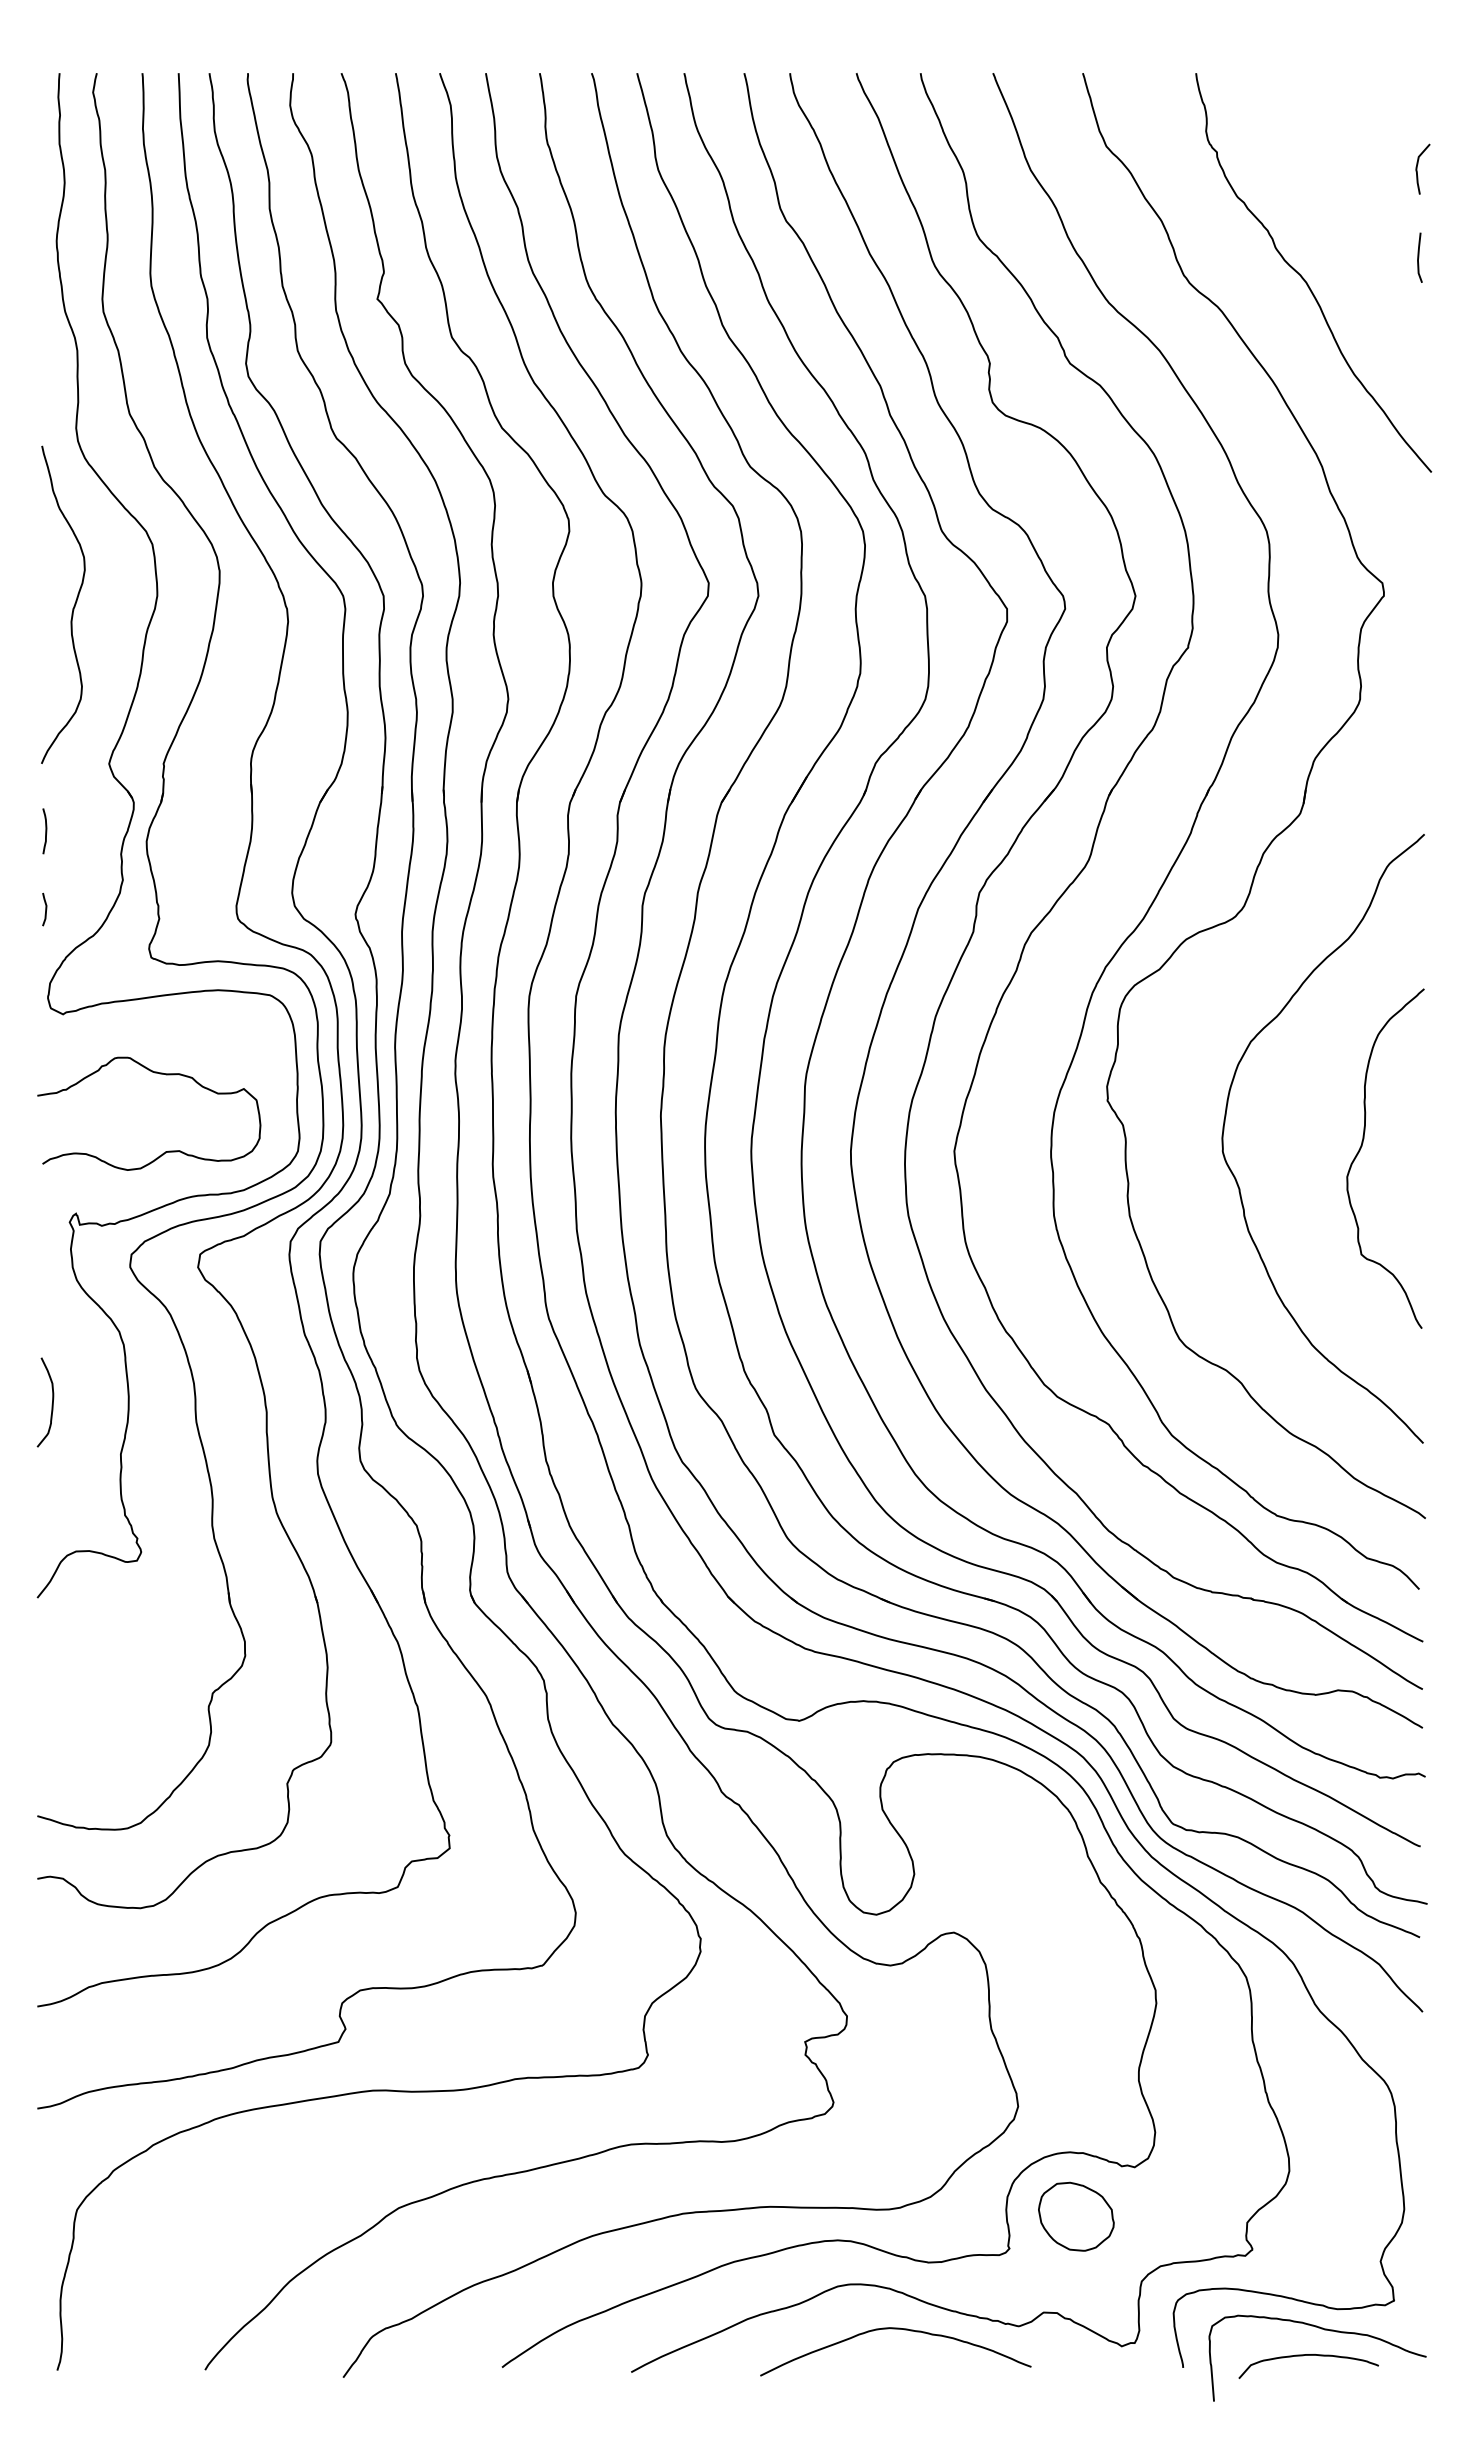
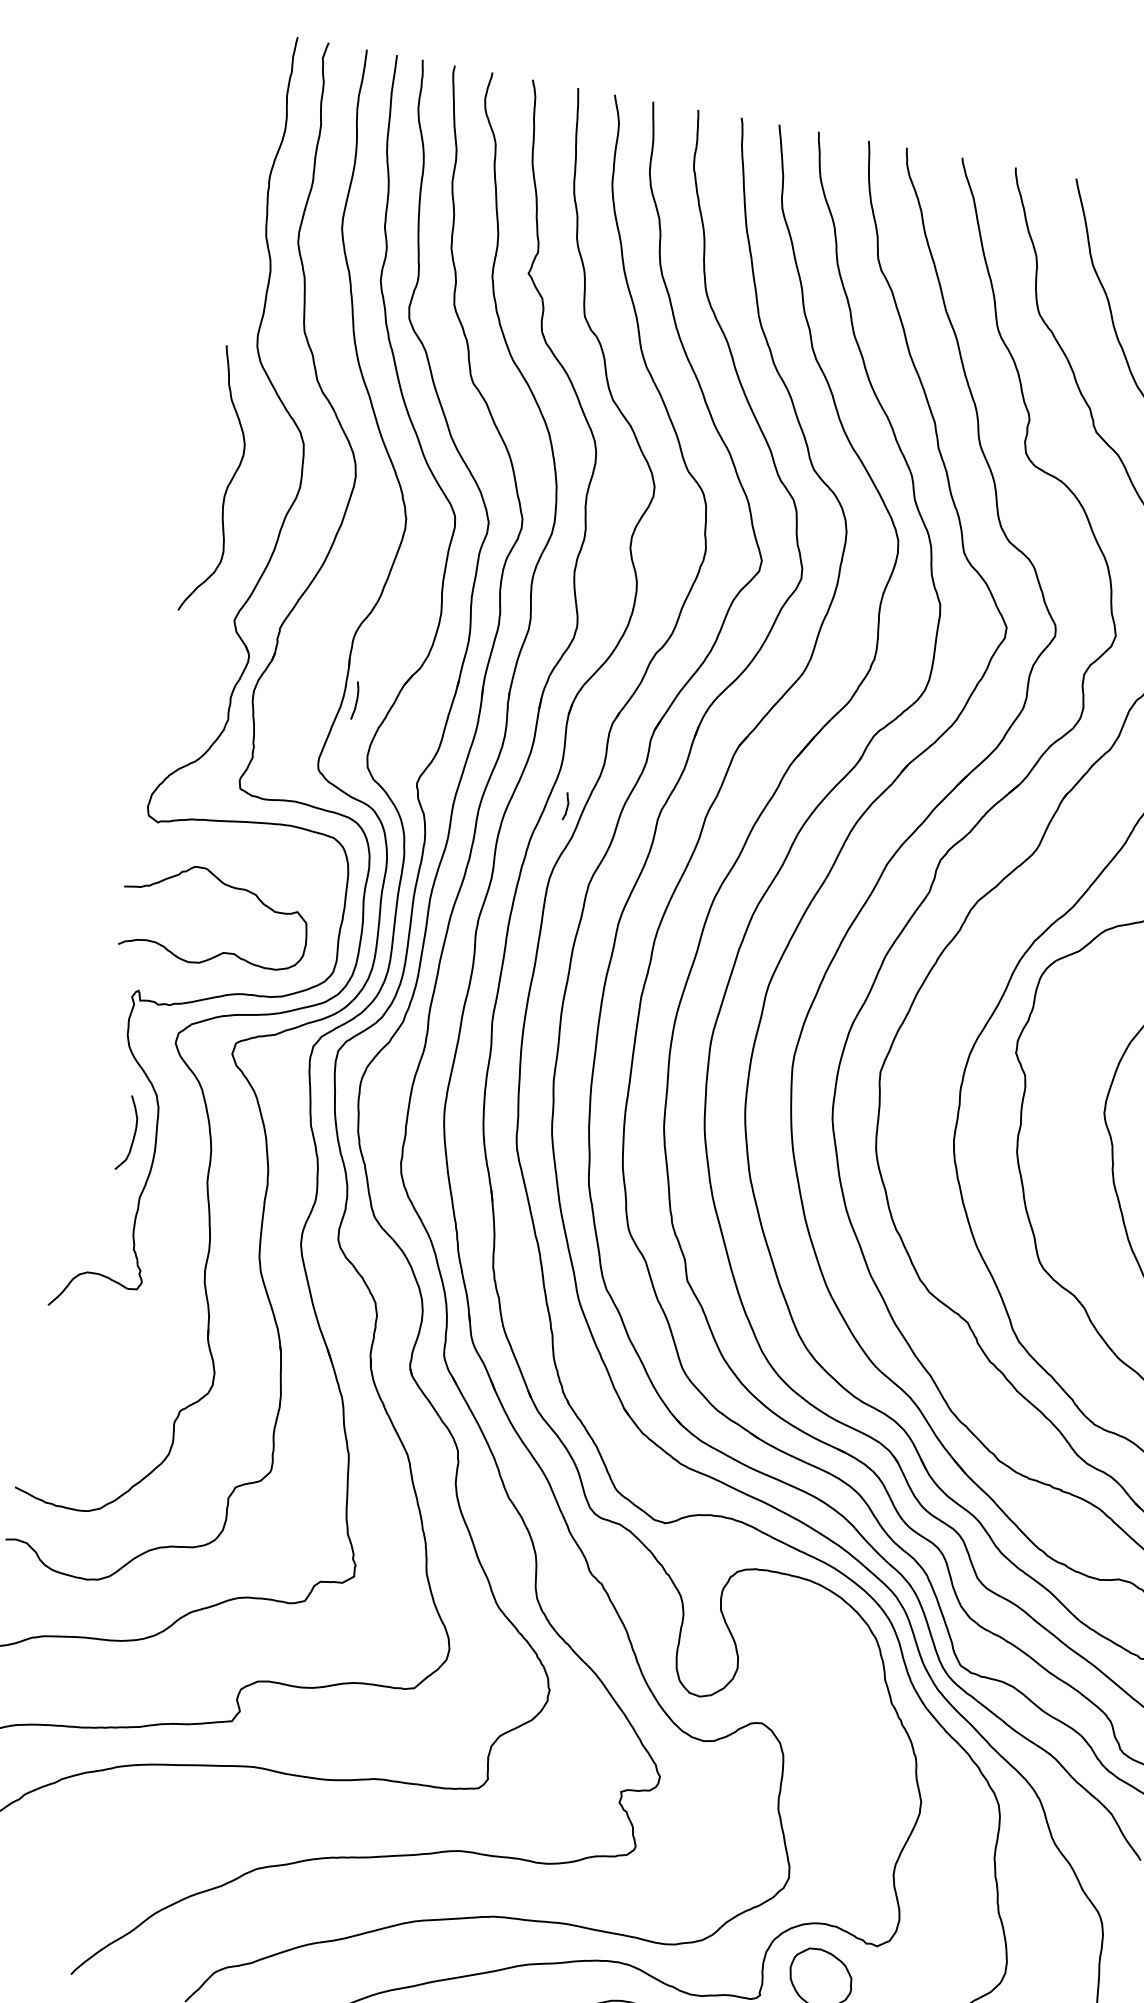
curve: (45, 831) -> (356, 700), moved
line: (45, 909) -> (567, 806), moved
curve: (51, 1404) -> (133, 1136), moved

